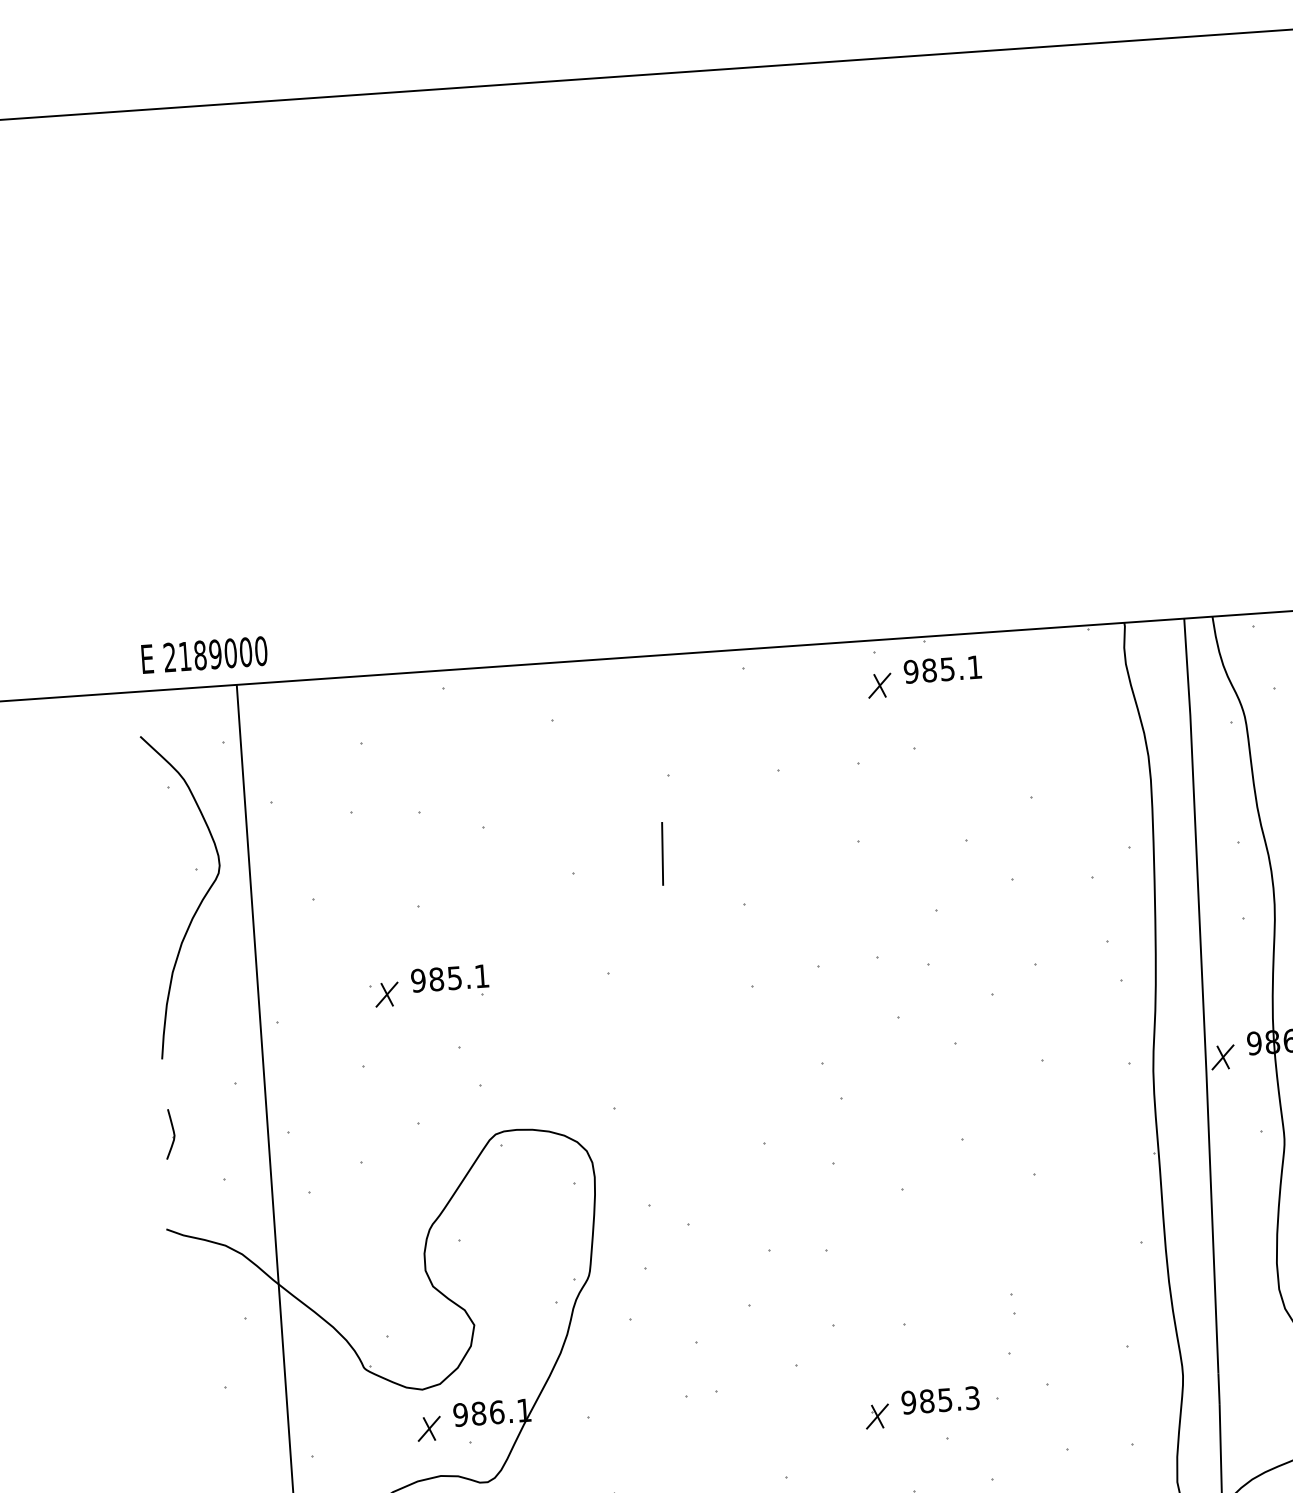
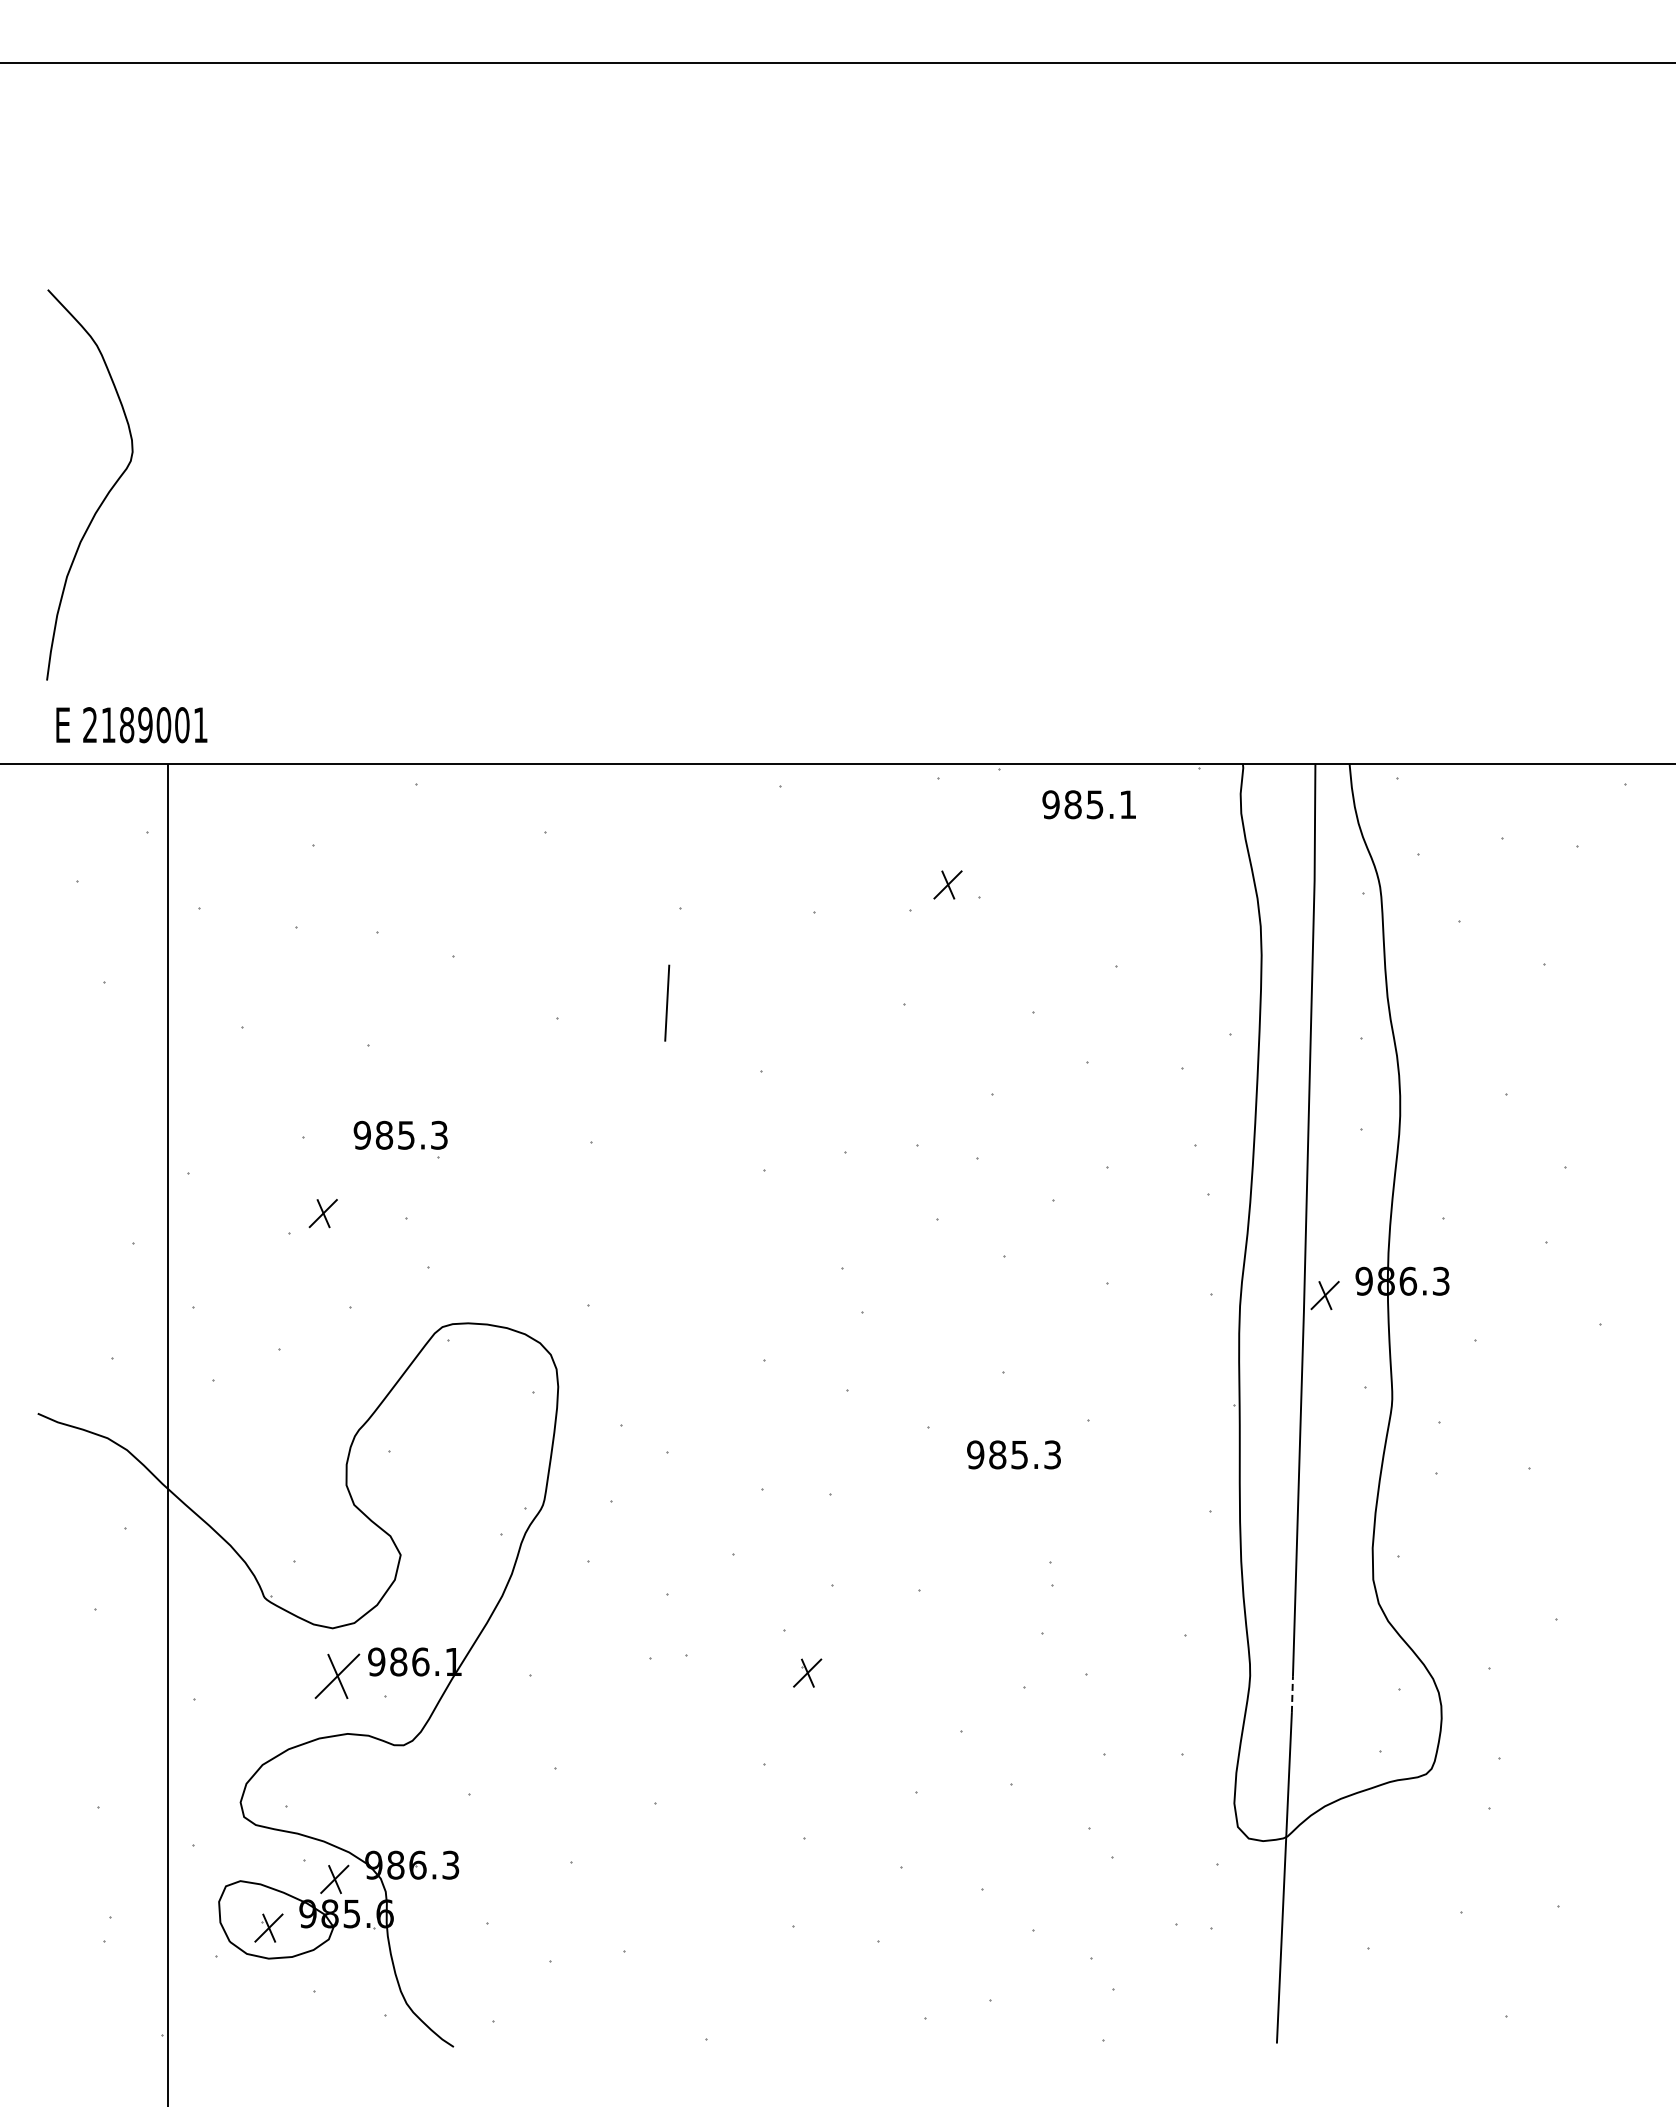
text: (261, 651) -> (200, 725), 2189000 -> 2189001
text: (942, 669) -> (1088, 804), moved
part: (879, 685) -> (947, 884), moved
curve: (199, 903) -> (105, 495), moved
text: (482, 975) -> (439, 1134), 985.1 -> 985.3
part: (386, 994) -> (322, 1213), moved
part: (169, 1134) -> (49, 1299), removed
line: (1219, 1388) -> (1292, 1694), solid -> dashed
text: (940, 1400) -> (1013, 1454), moved
part: (877, 1416) -> (807, 1672), moved
part: (429, 1428) -> (337, 1675), size x1.6

